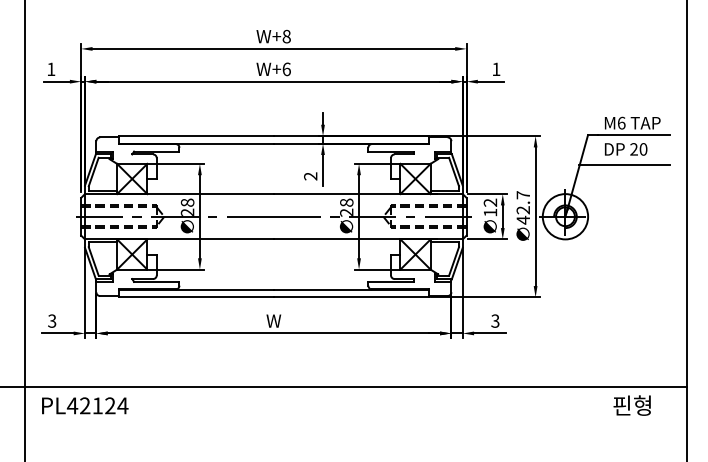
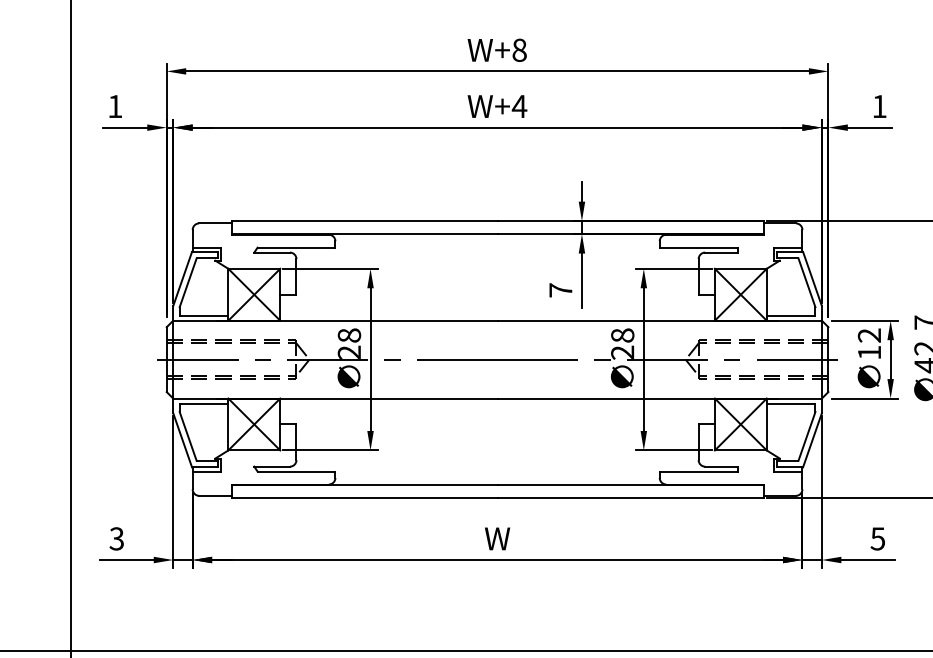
text: (286, 69) -> (519, 106), W+6 -> W+4
text: (310, 176) -> (560, 290), 2 -> 7
text: (495, 320) -> (878, 537), 3 -> 5

